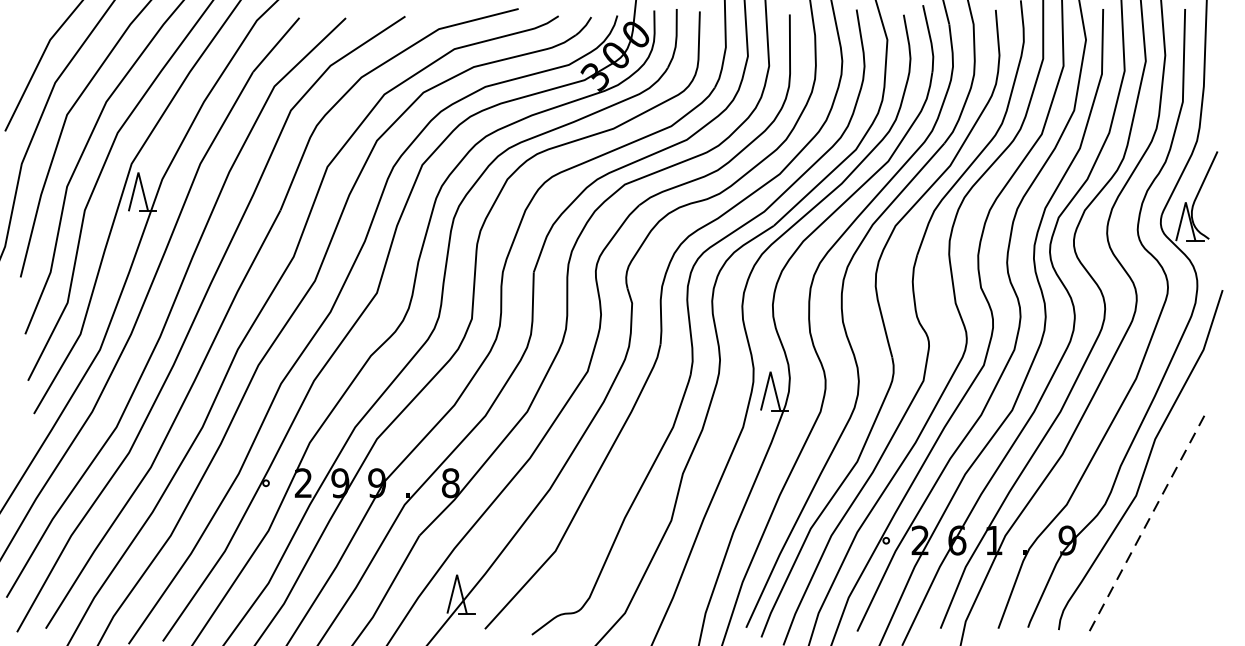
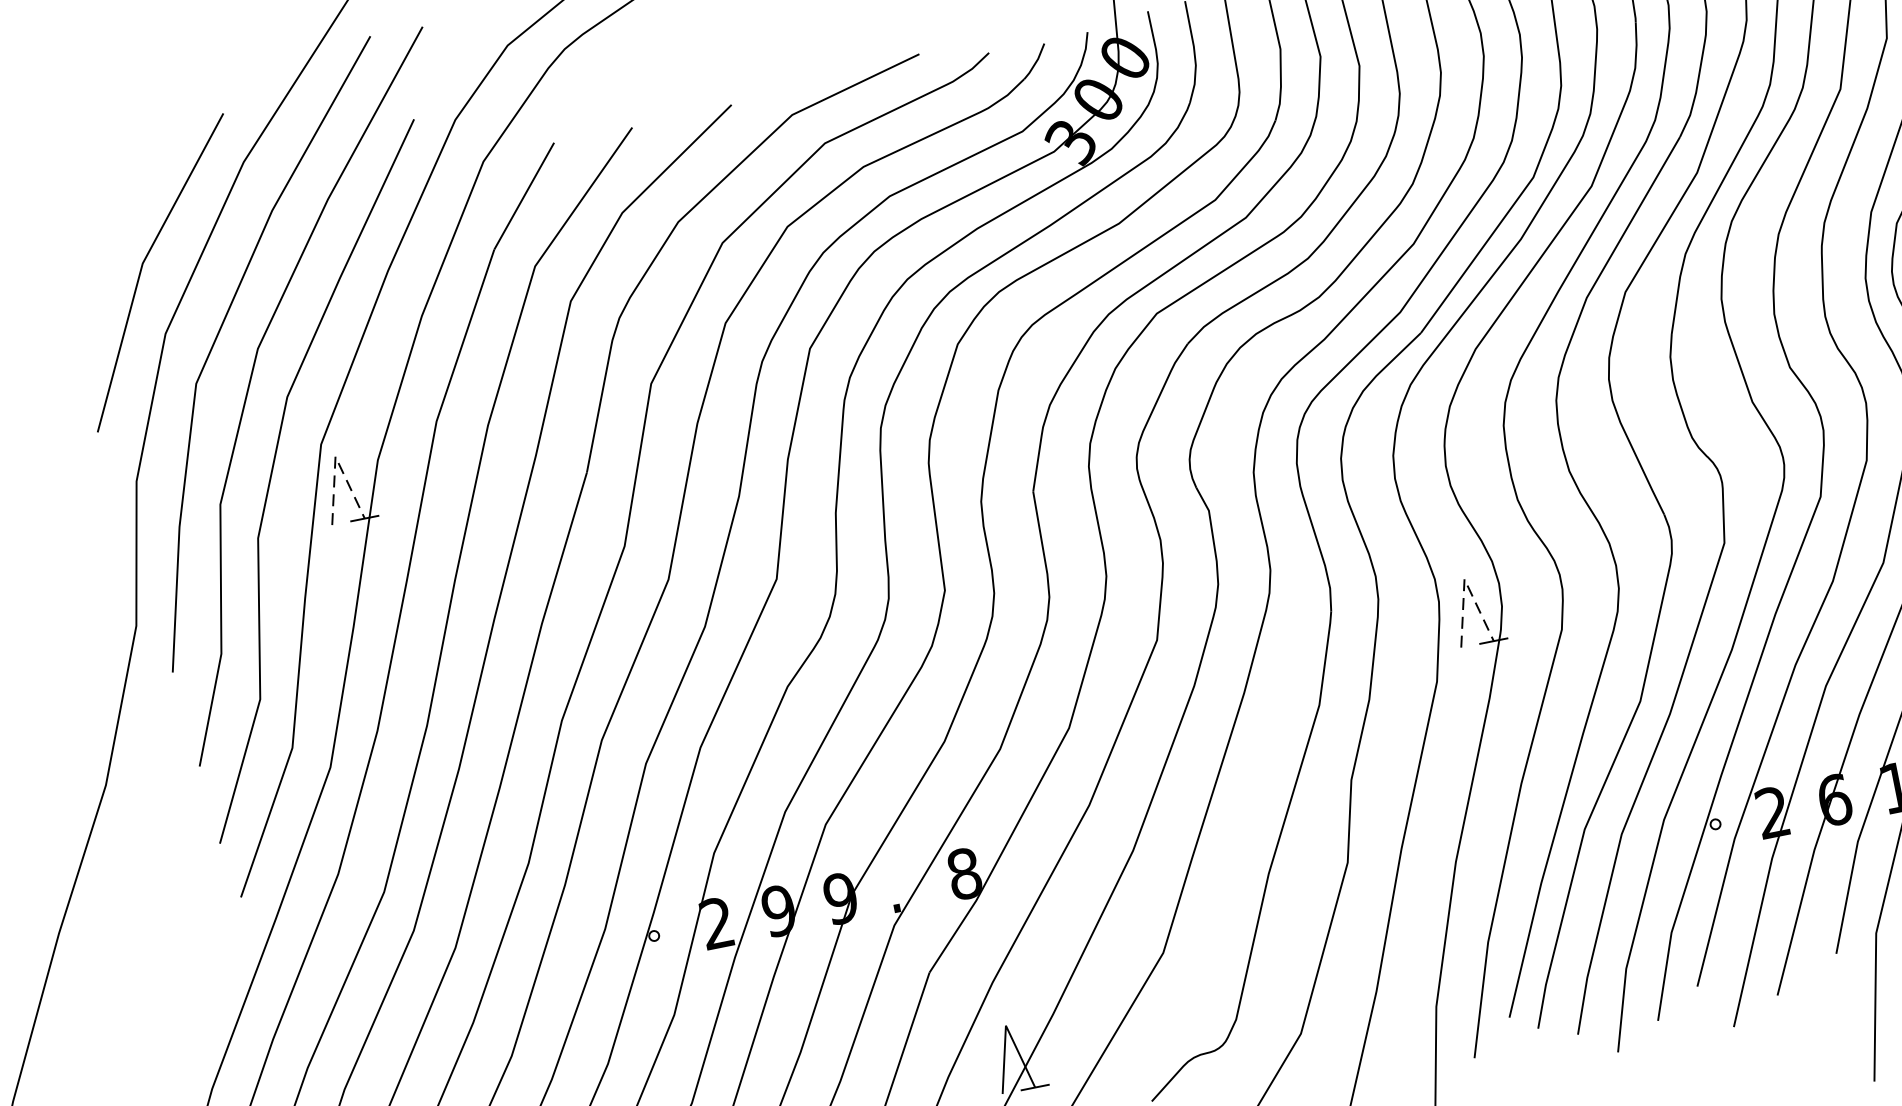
line: (138, 172) -> (335, 456), solid -> dashed
line: (770, 371) -> (1464, 578), solid -> dashed

